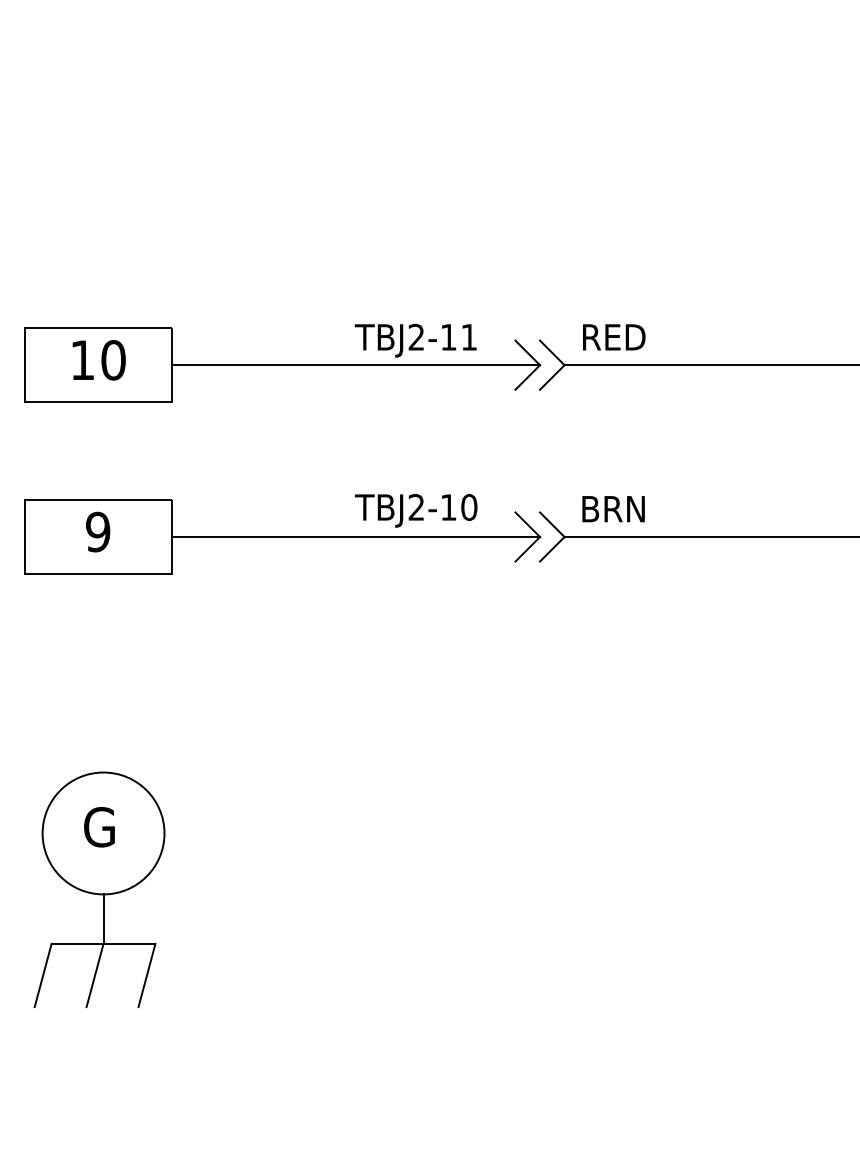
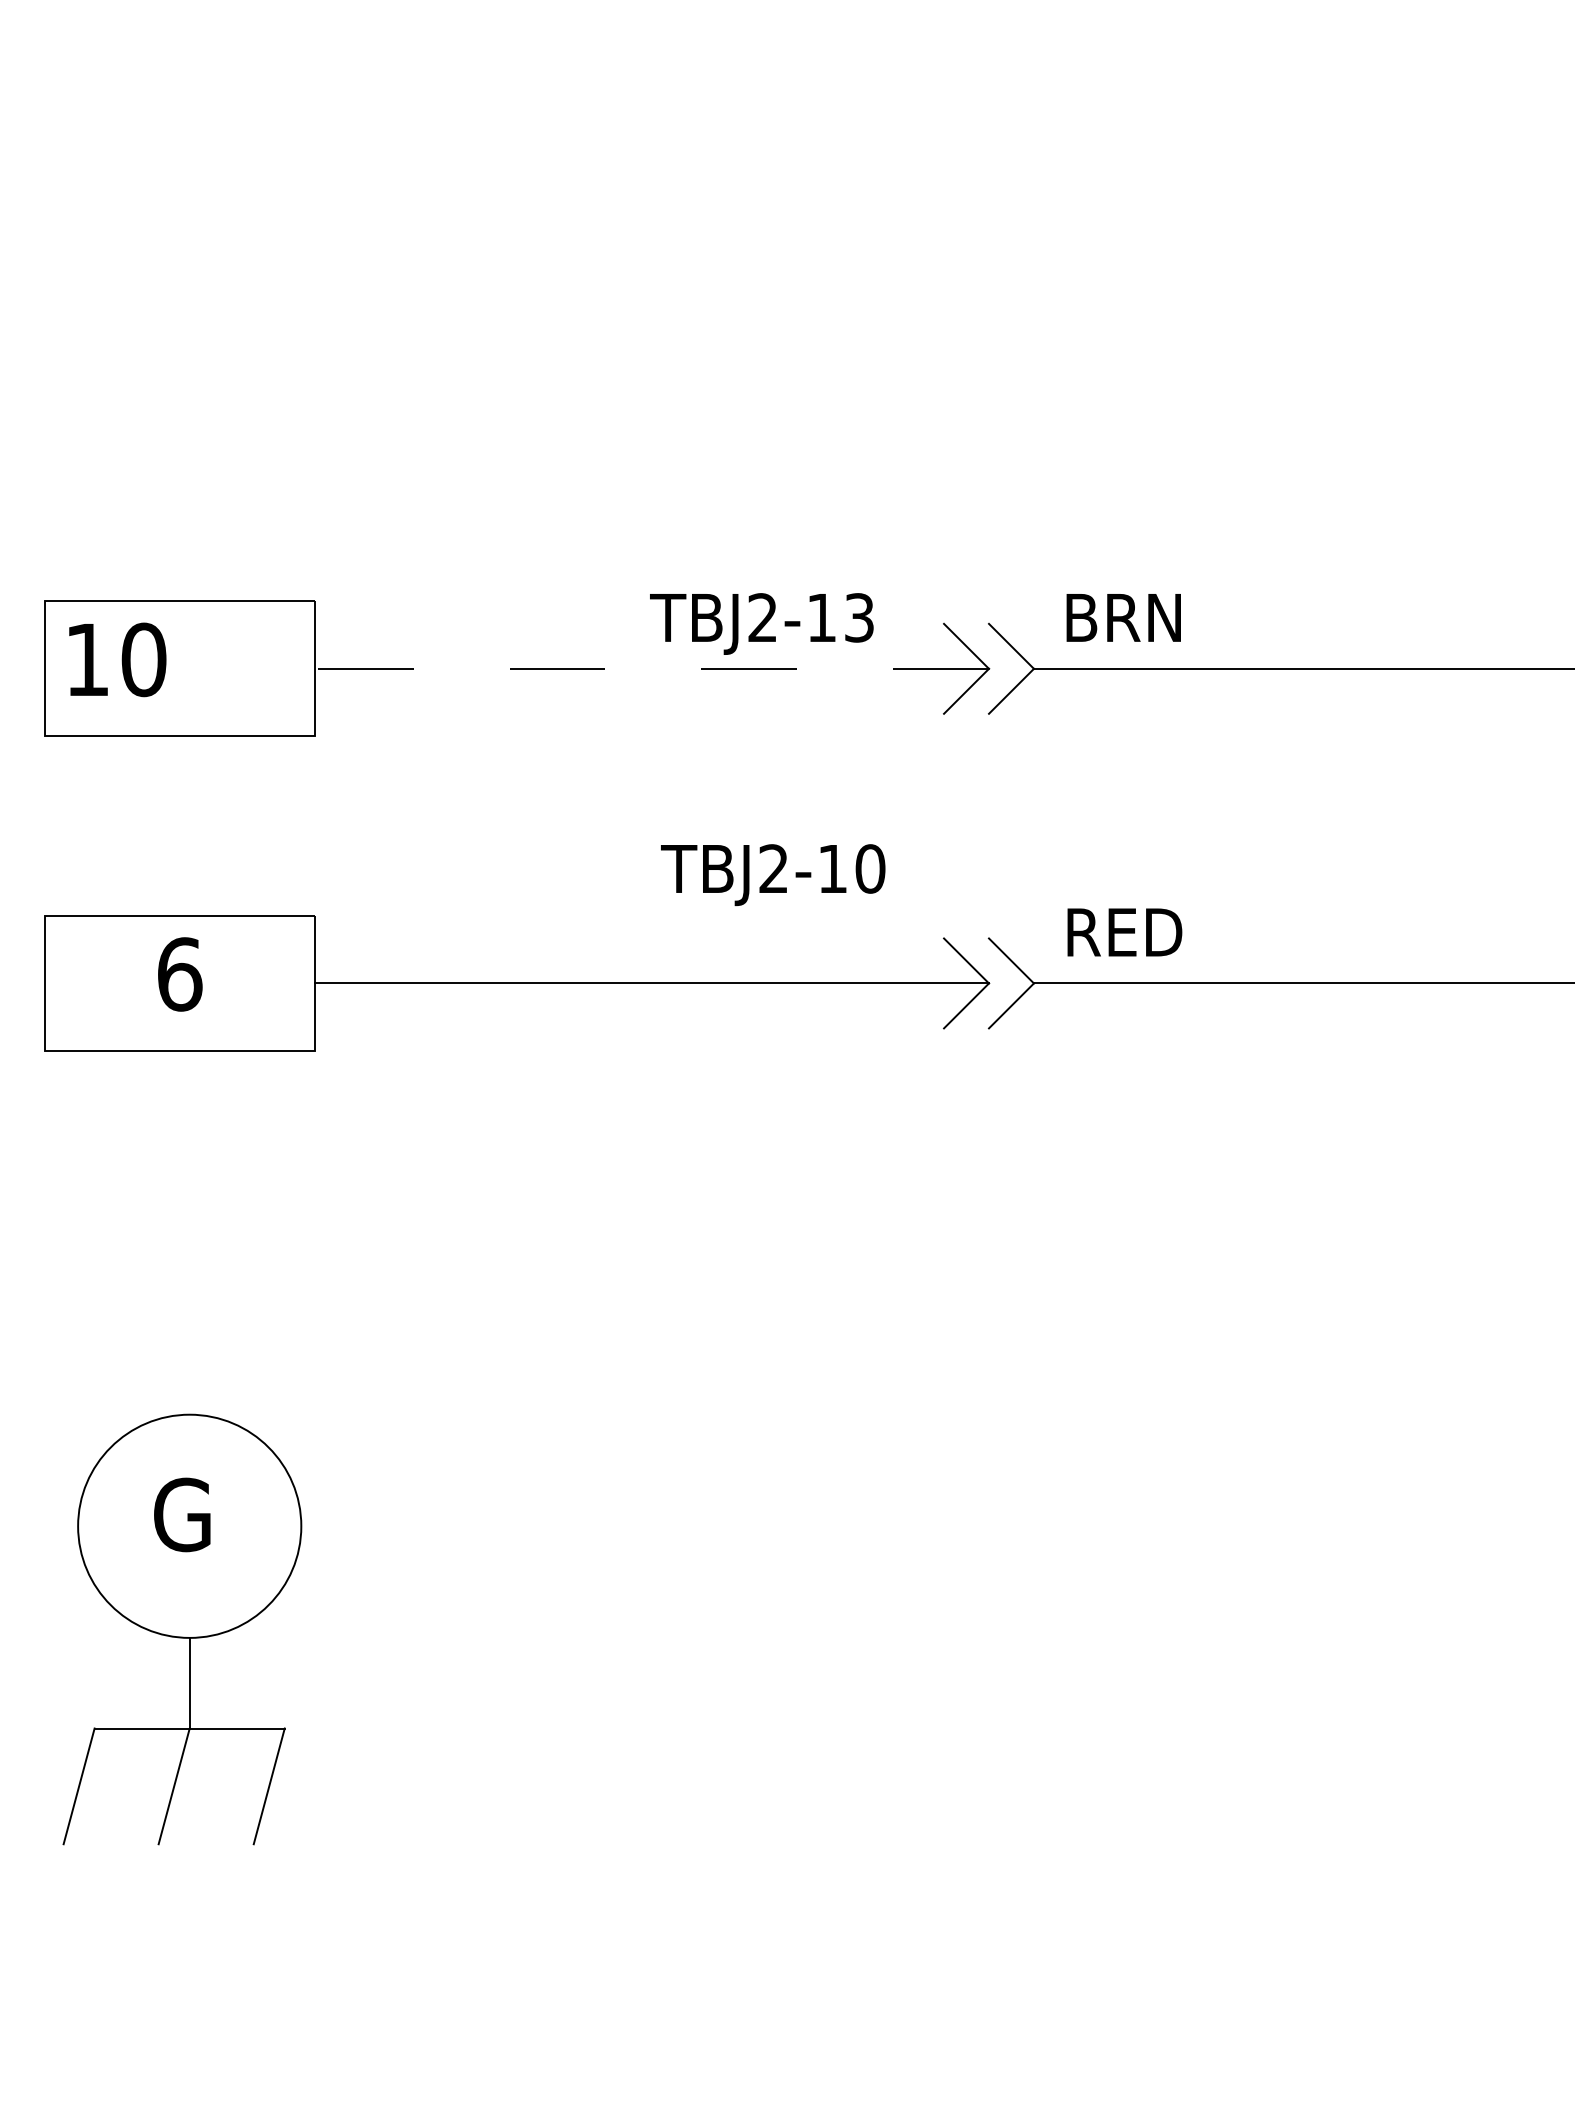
text: (468, 336) -> (858, 616), TBJ2-11 -> TBJ2-13
text: (613, 337) -> (1123, 618), RED -> BRN
text: (98, 360) -> (116, 660), moved
line: (355, 365) -> (651, 669), solid -> dashed
text: (613, 509) -> (1123, 933), BRN -> RED
text: (415, 510) -> (771, 874), moved
text: (98, 531) -> (180, 973), 9 -> 6

